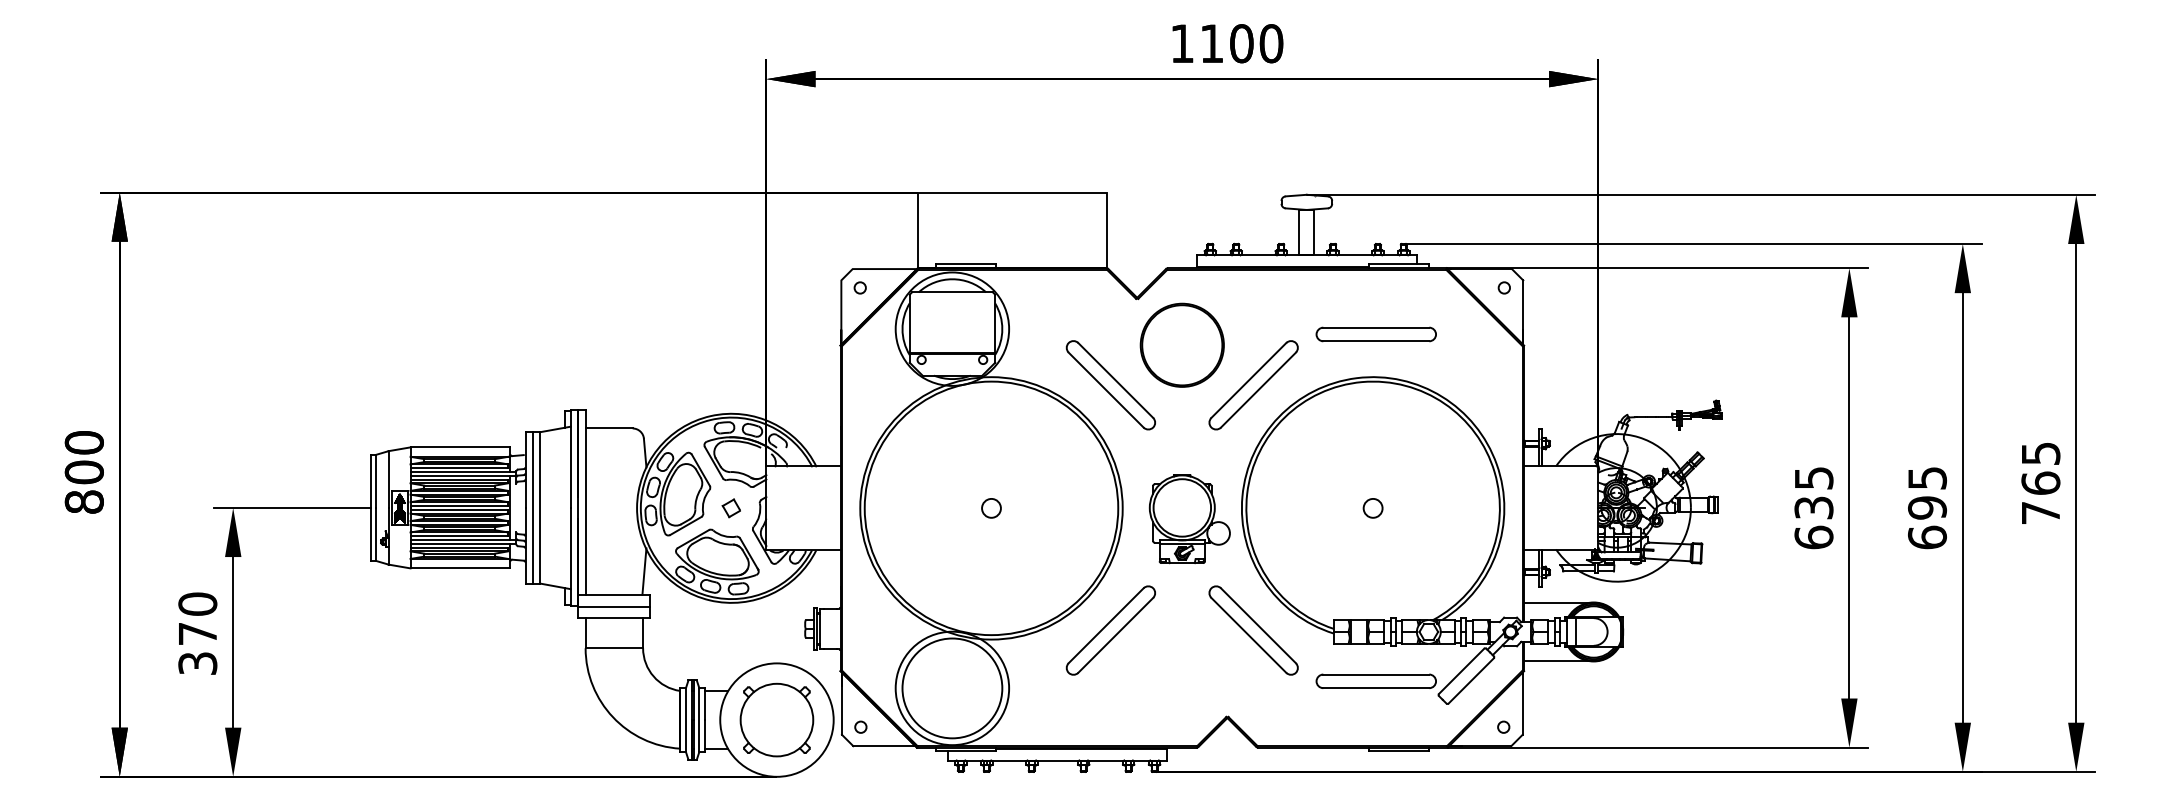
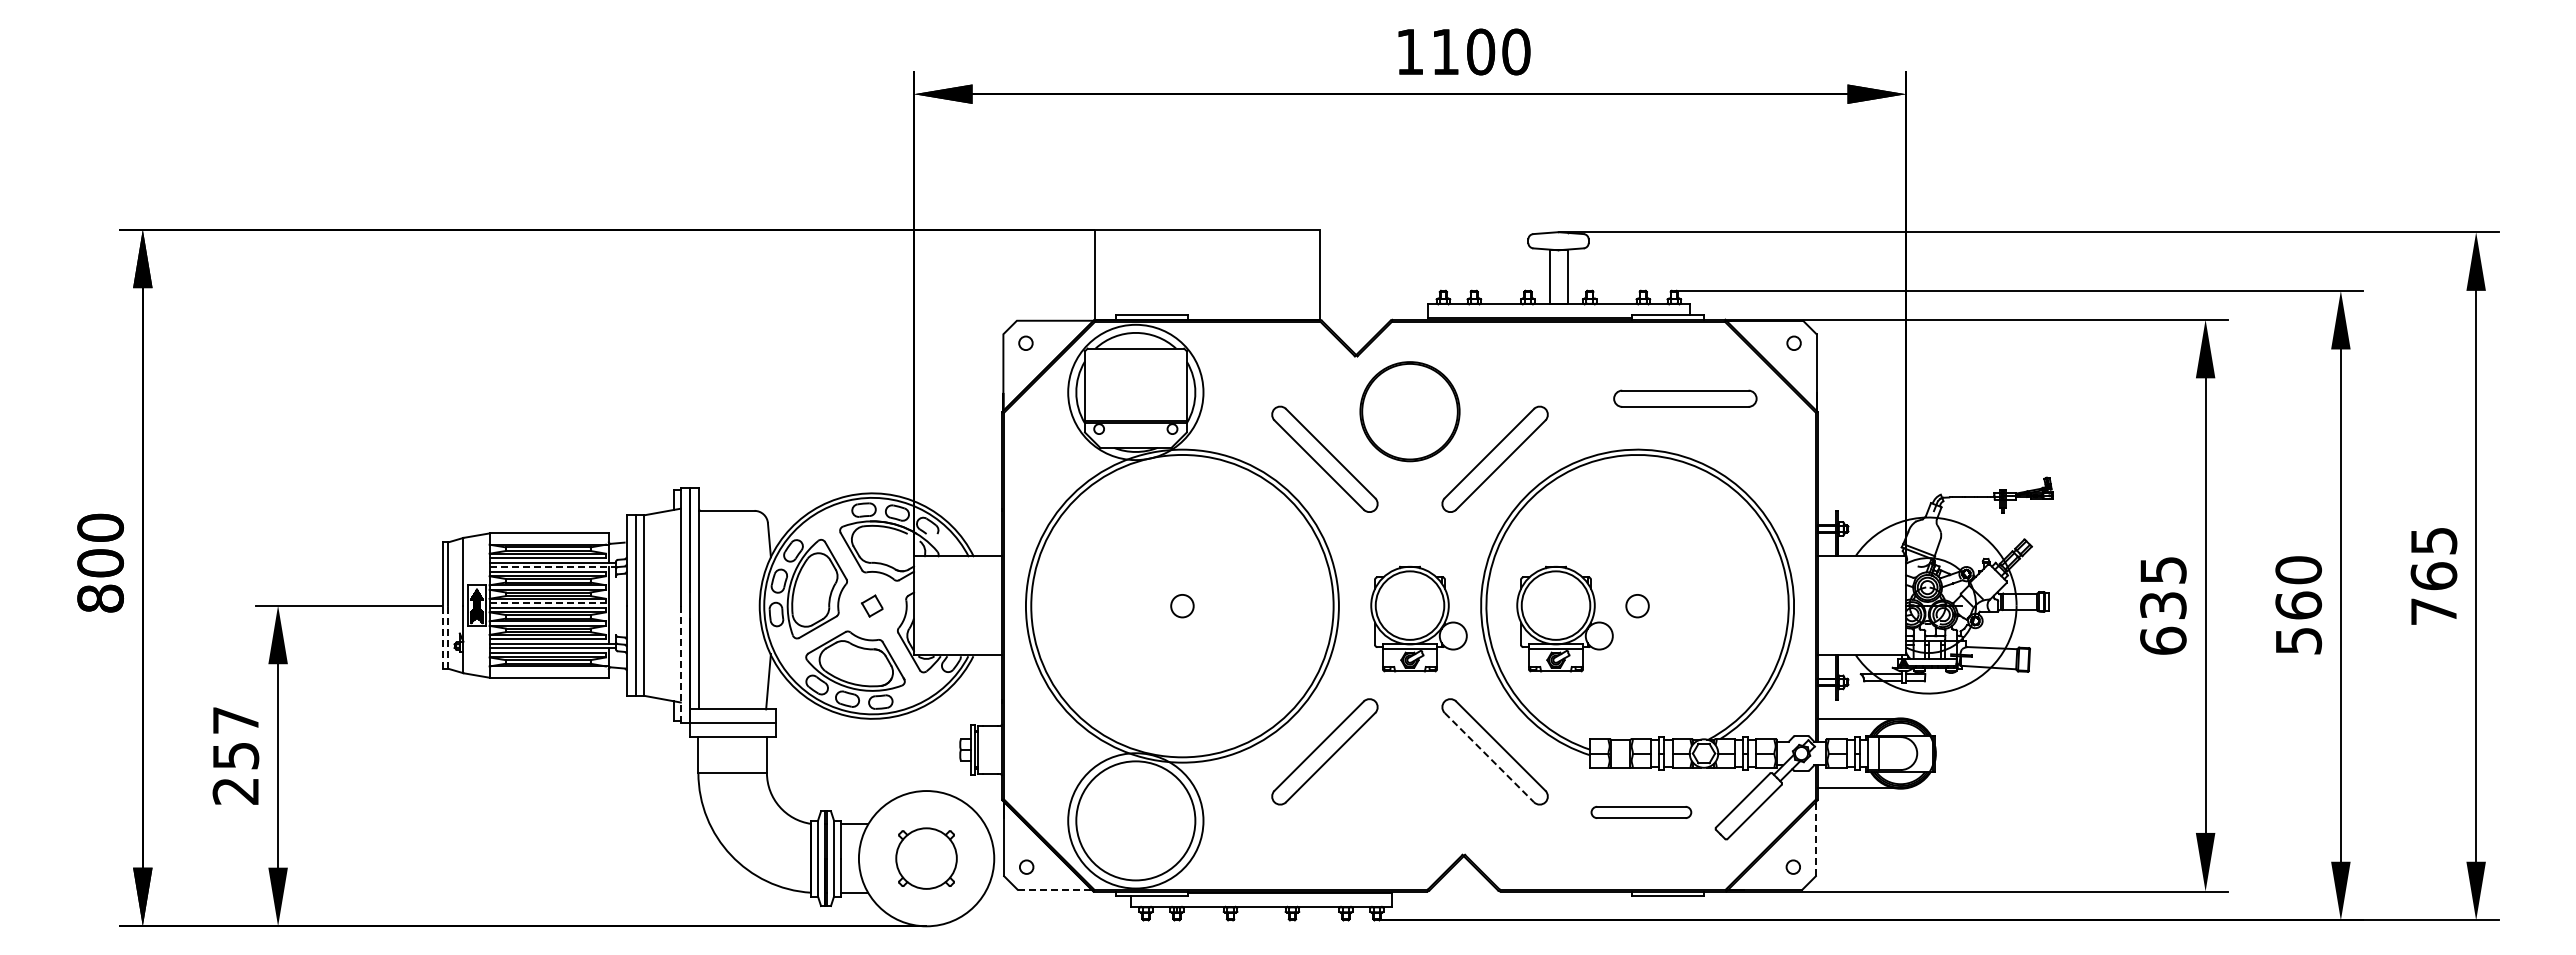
part: (1376, 334) -> (1685, 398), moved
line: (464, 475) -> (553, 567), solid -> dashed
line: (459, 506) -> (548, 603), solid -> dashed
text: (1927, 507) -> (2298, 605), 695 -> 560
part: (1311, 518) -> (1564, 618), added
line: (371, 534) -> (442, 637), solid -> dashed
line: (376, 534) -> (448, 637), solid -> dashed
line: (570, 557) -> (680, 664), solid -> dashed
text: (197, 633) -> (235, 755), 370 -> 257
line: (1248, 635) -> (1489, 757), solid -> dashed
part: (1376, 681) -> (1641, 812), size x0.7
line: (1522, 704) -> (1815, 839), solid -> dashed
part: (776, 719) -> (926, 858), size x0.7
line: (884, 745) -> (1054, 889), solid -> dashed

